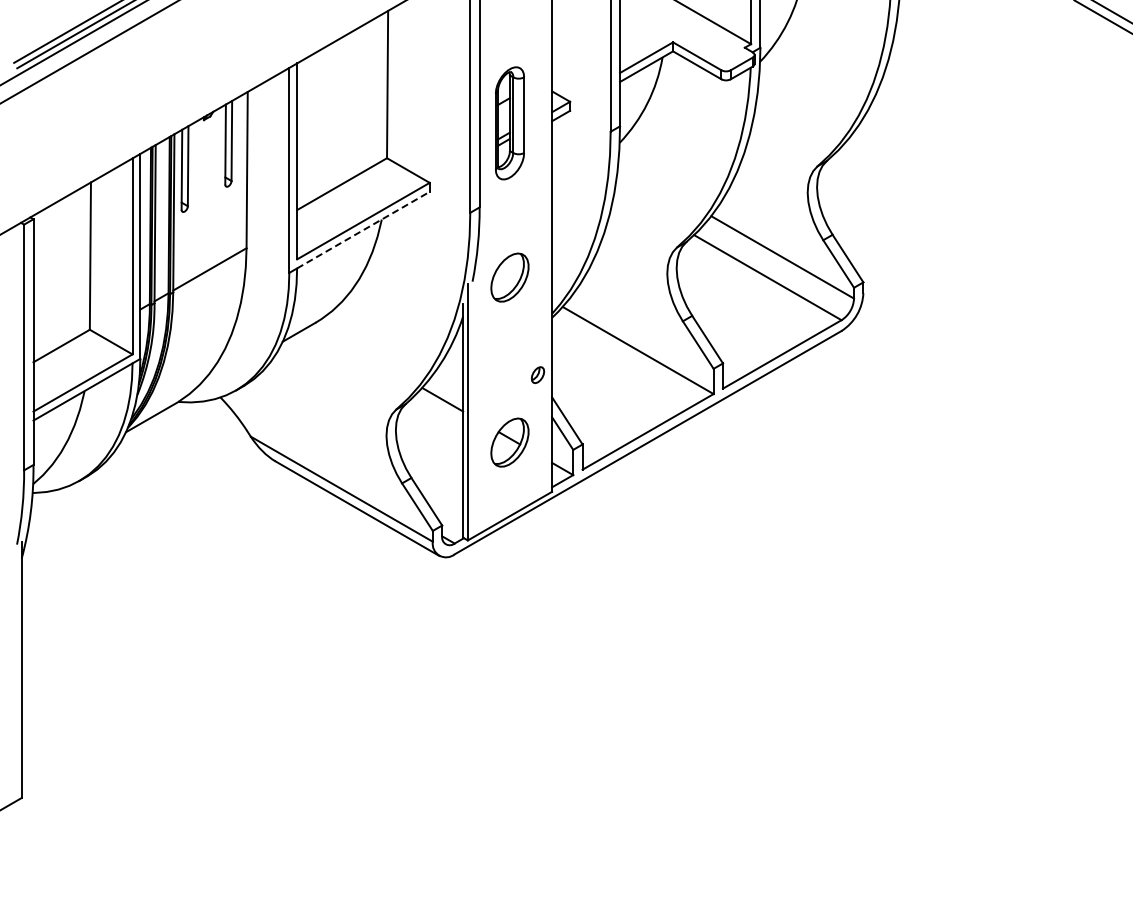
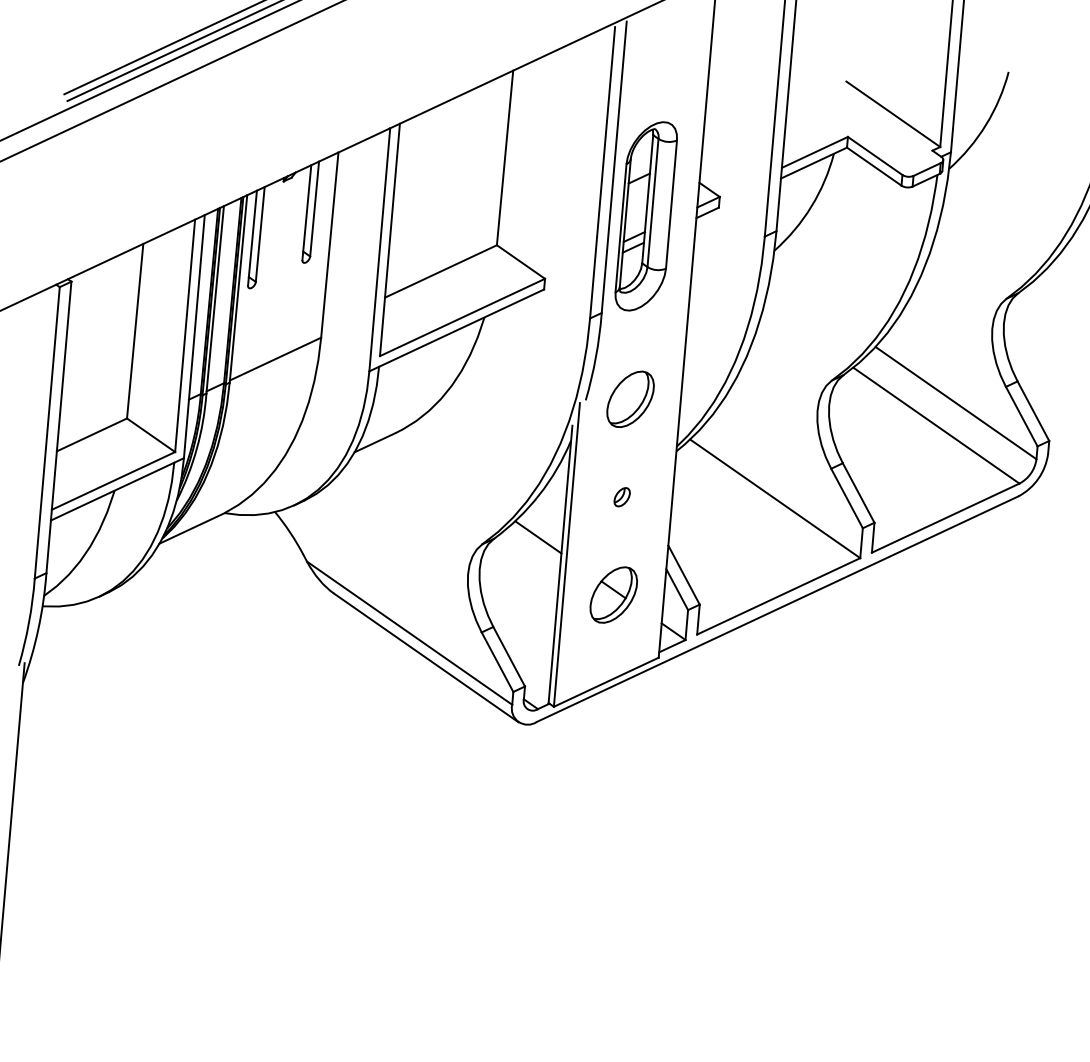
part: (509, 123) -> (645, 216), size x1.43
line: (363, 230) -> (461, 328), dashed -> solid
part: (538, 374) -> (622, 496), moved

